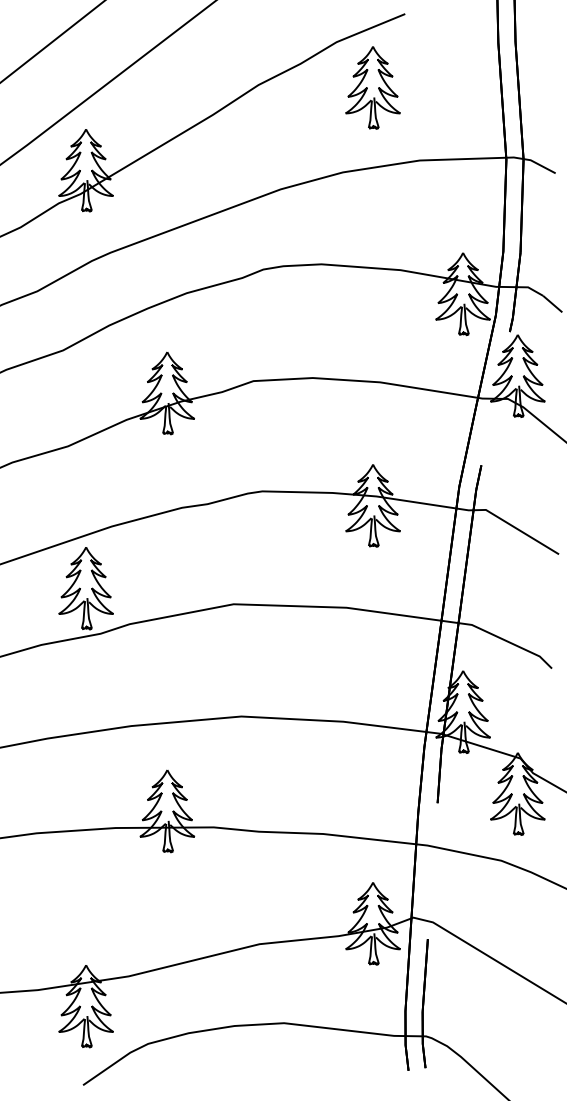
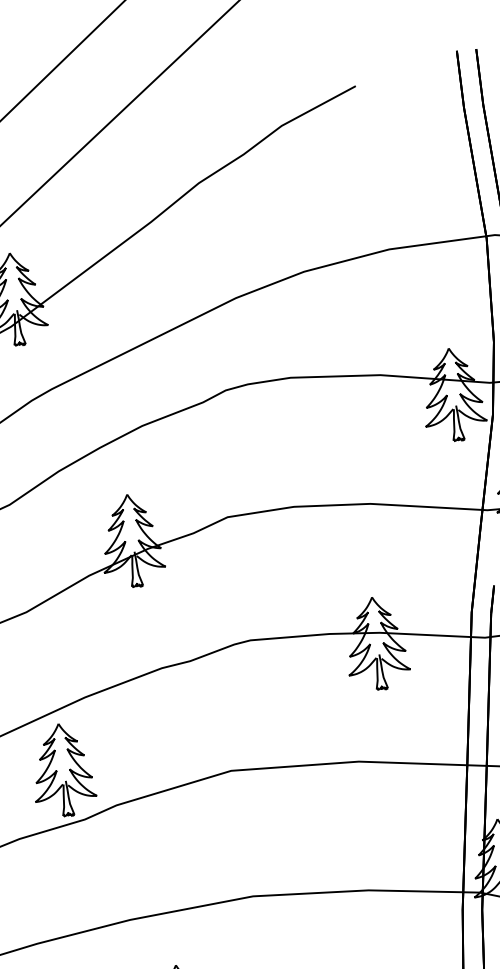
part: (372, 87) -> (327, 172), removed

